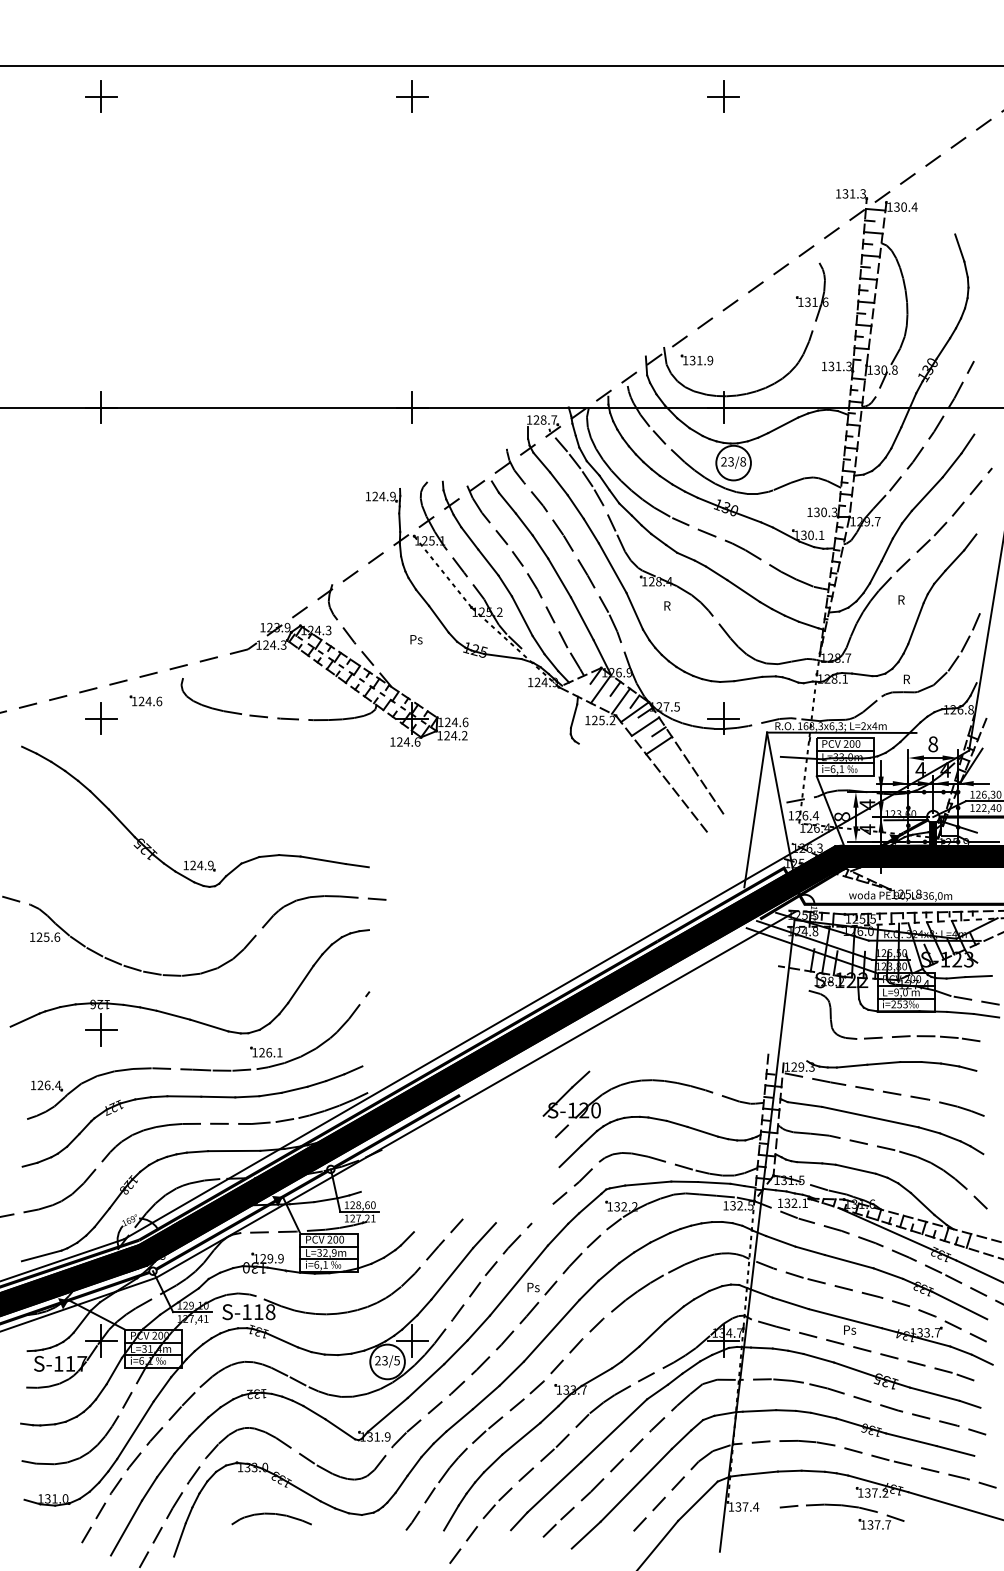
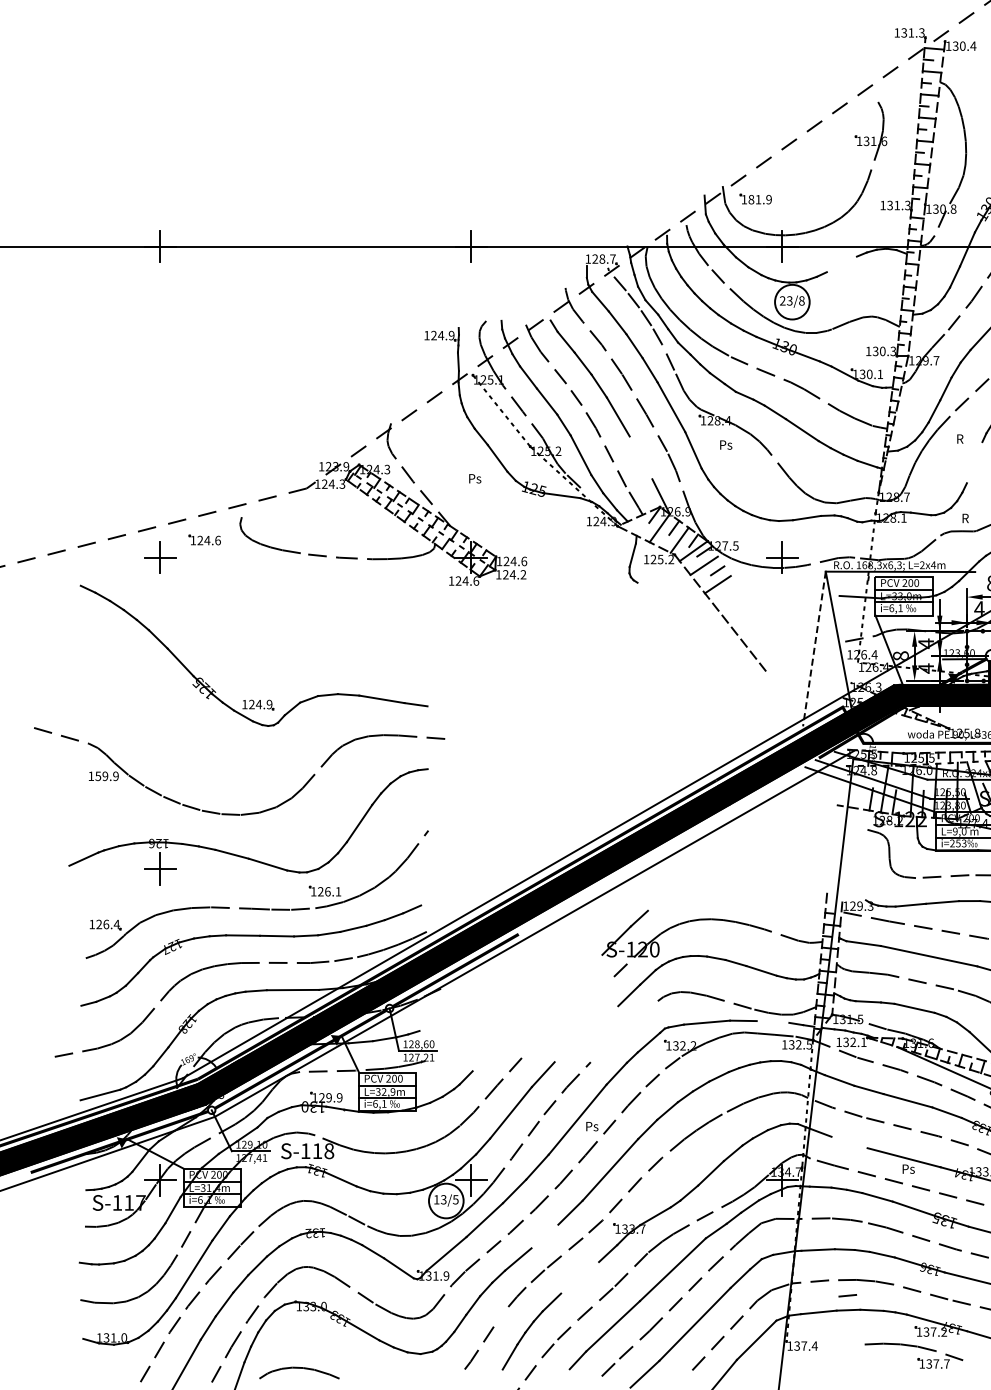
text: (692, 360) -> (751, 199), 131.9 -> 181.9
line: (783, 425) -> (842, 264), removed
text: (667, 605) -> (726, 444), R -> Ps
line: (582, 618) -> (641, 457), removed
line: (915, 623) -> (974, 462), removed
line: (685, 758) -> (744, 597), removed
line: (755, 810) -> (814, 649), solid -> dashed
text: (48, 936) -> (107, 775), 125.6 -> 159.9
line: (714, 1182) -> (773, 1021), removed
part: (572, 1186) -> (631, 1025), removed
line: (790, 1303) -> (849, 1142), removed
text: (377, 1360) -> (436, 1199), 23/5 -> 13/5
line: (485, 1397) -> (544, 1236), removed
line: (521, 1438) -> (580, 1277), removed
line: (442, 1477) -> (501, 1316), removed
line: (788, 1506) -> (847, 1295), moved
part: (271, 1518) -> (299, 1372), moved

